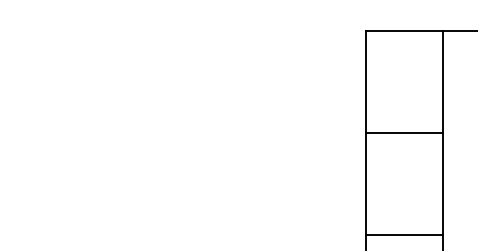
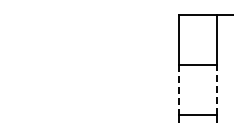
line: (366, 184) -> (179, 90), solid -> dashed
line: (442, 184) -> (216, 90), solid -> dashed

